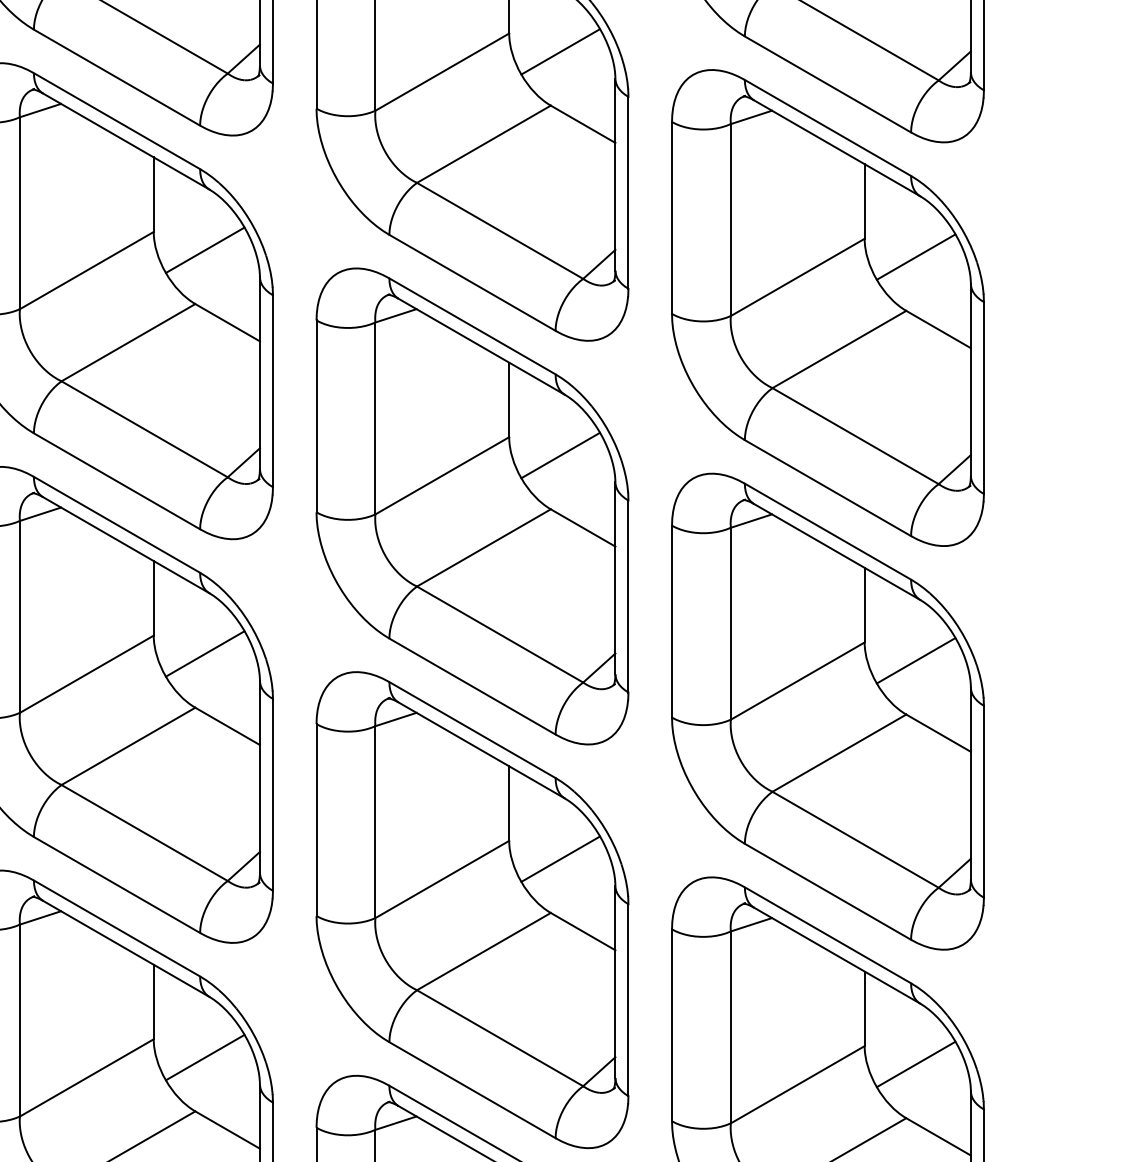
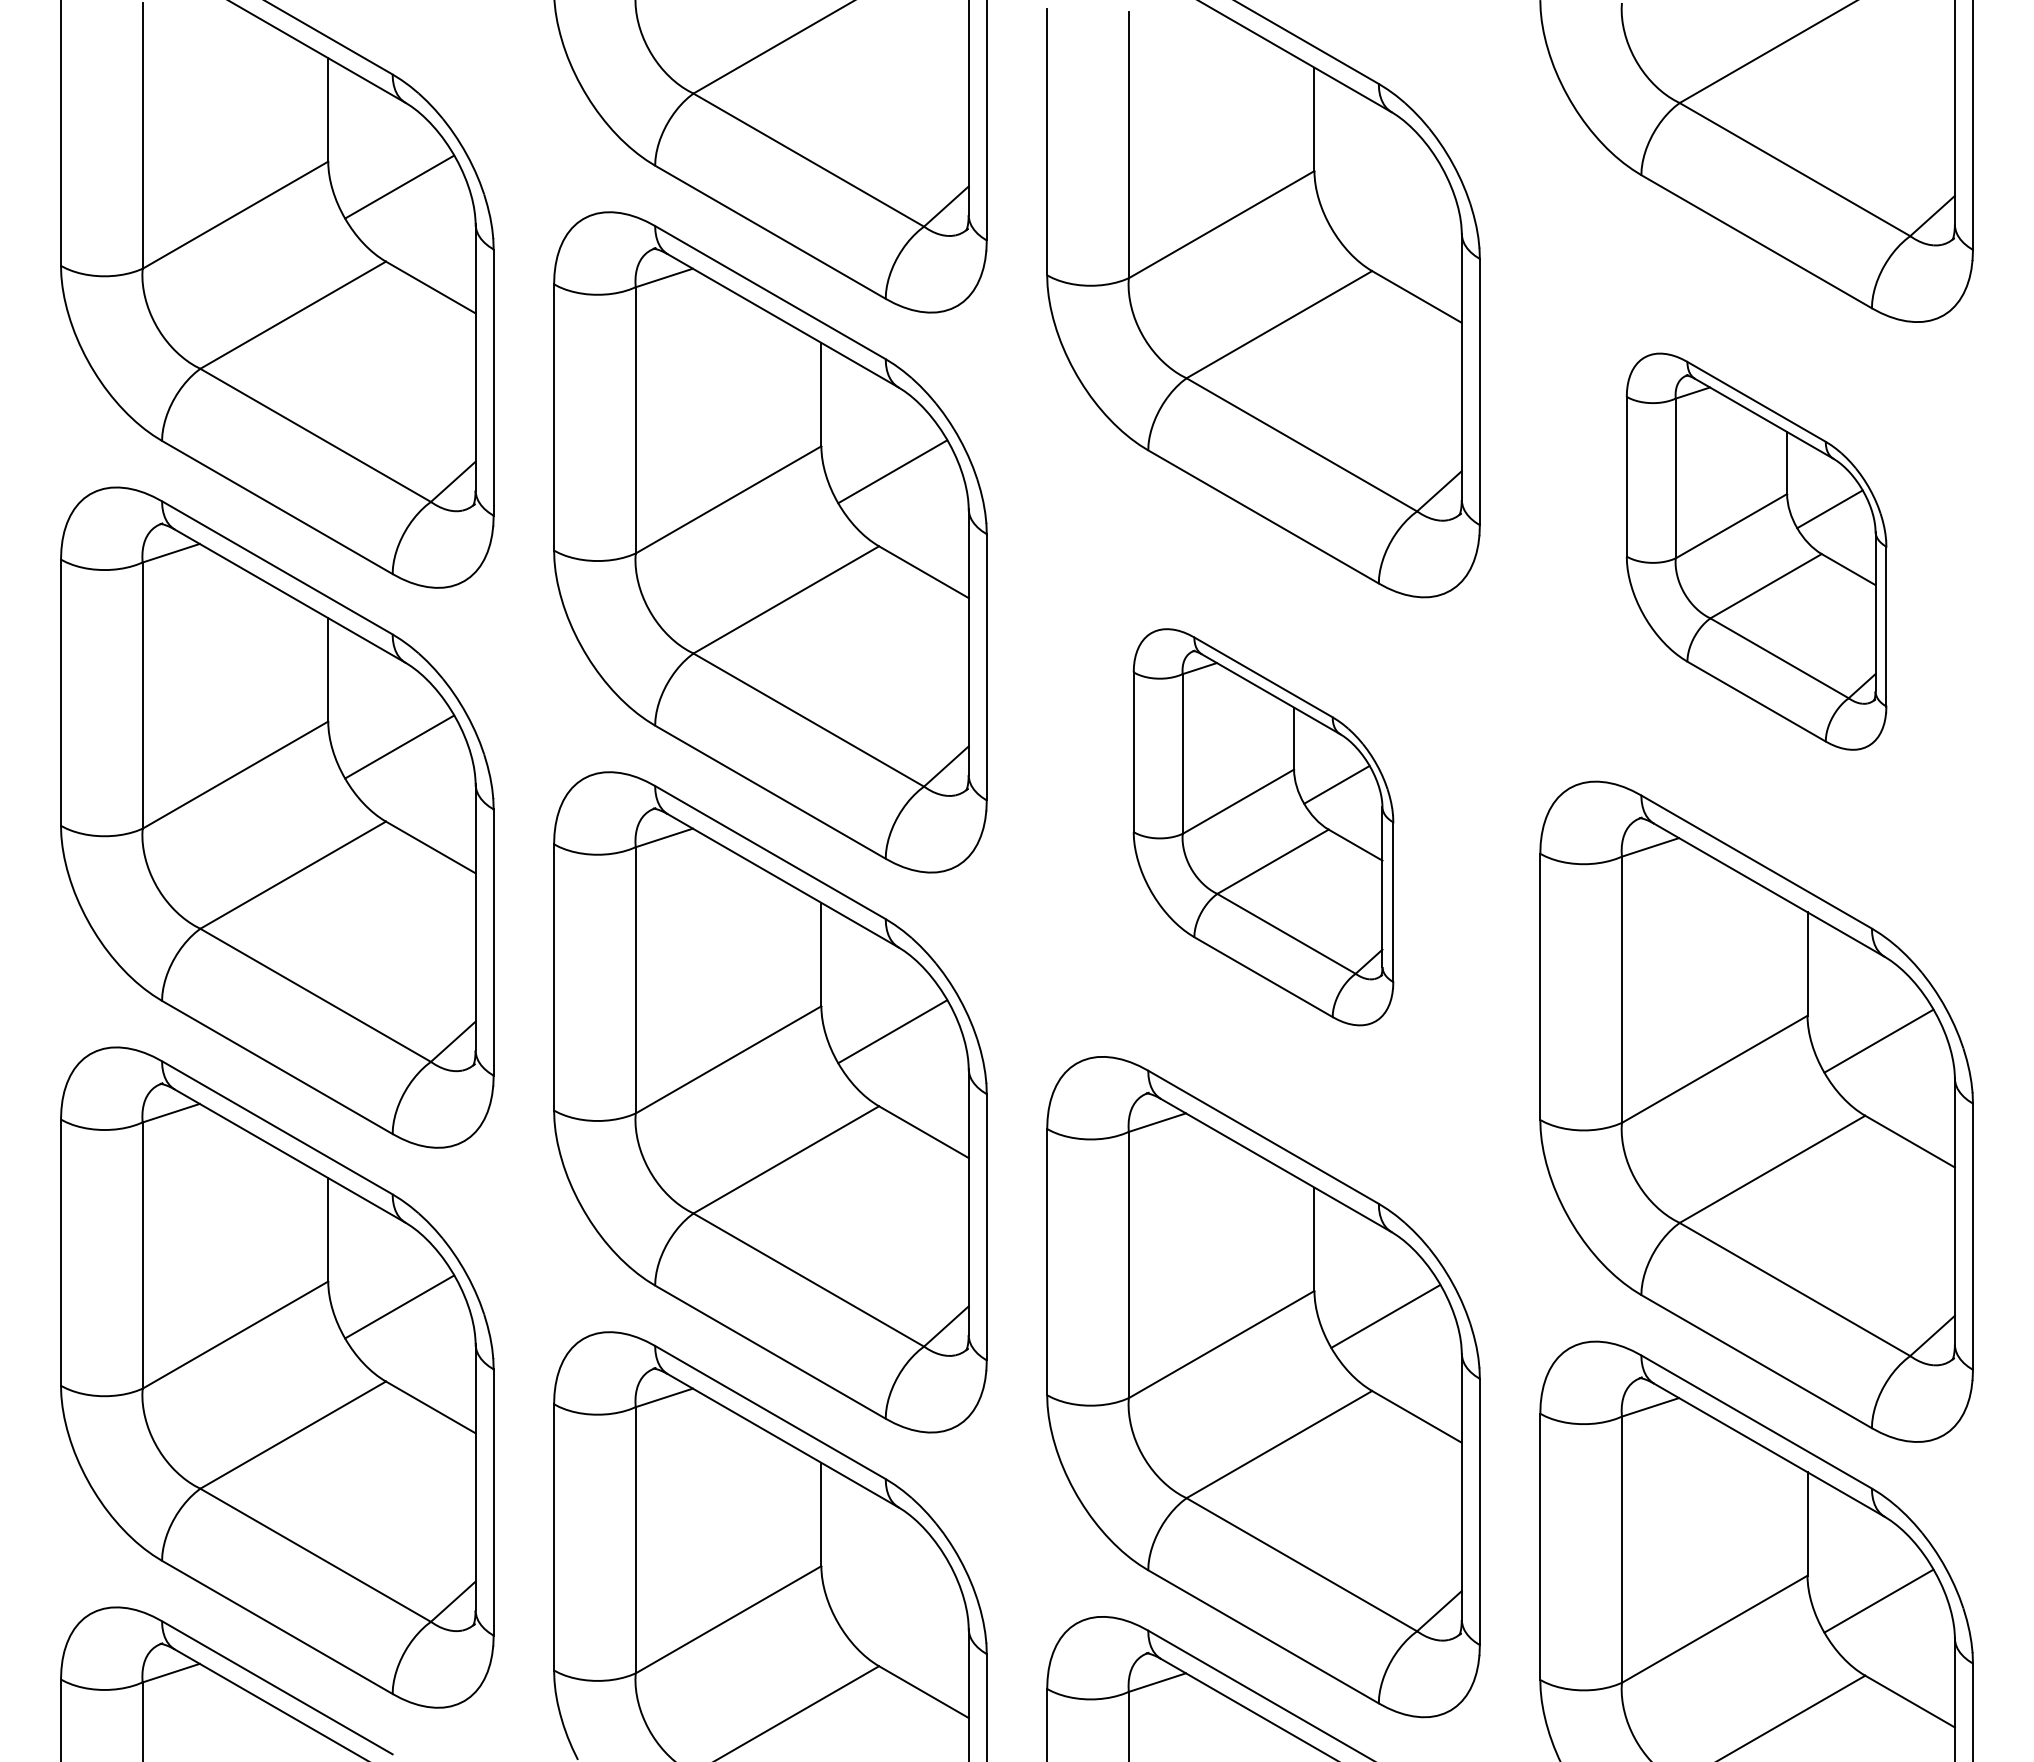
line: (560, 51) -> (1385, 196), removed
part: (827, 307) -> (1756, 551), size x0.6
part: (472, 506) -> (1263, 827), size x0.6
line: (205, 1057) -> (892, 1591), removed

